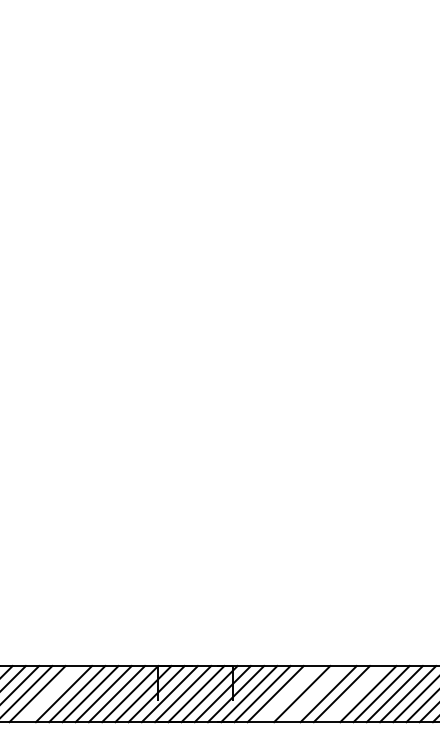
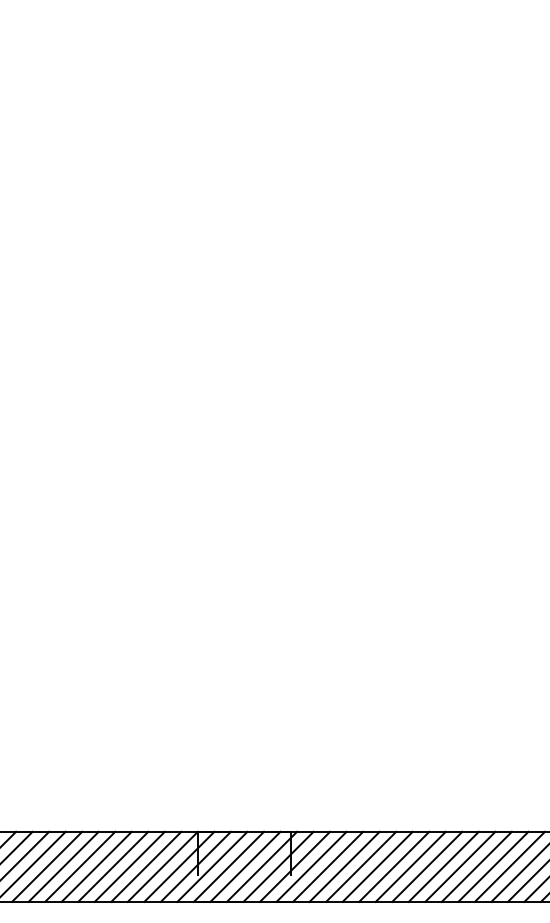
line: (50, 693) -> (63, 866), added
line: (289, 693) -> (361, 866), added
line: (315, 693) -> (394, 866), added
line: (354, 693) -> (443, 866), added

